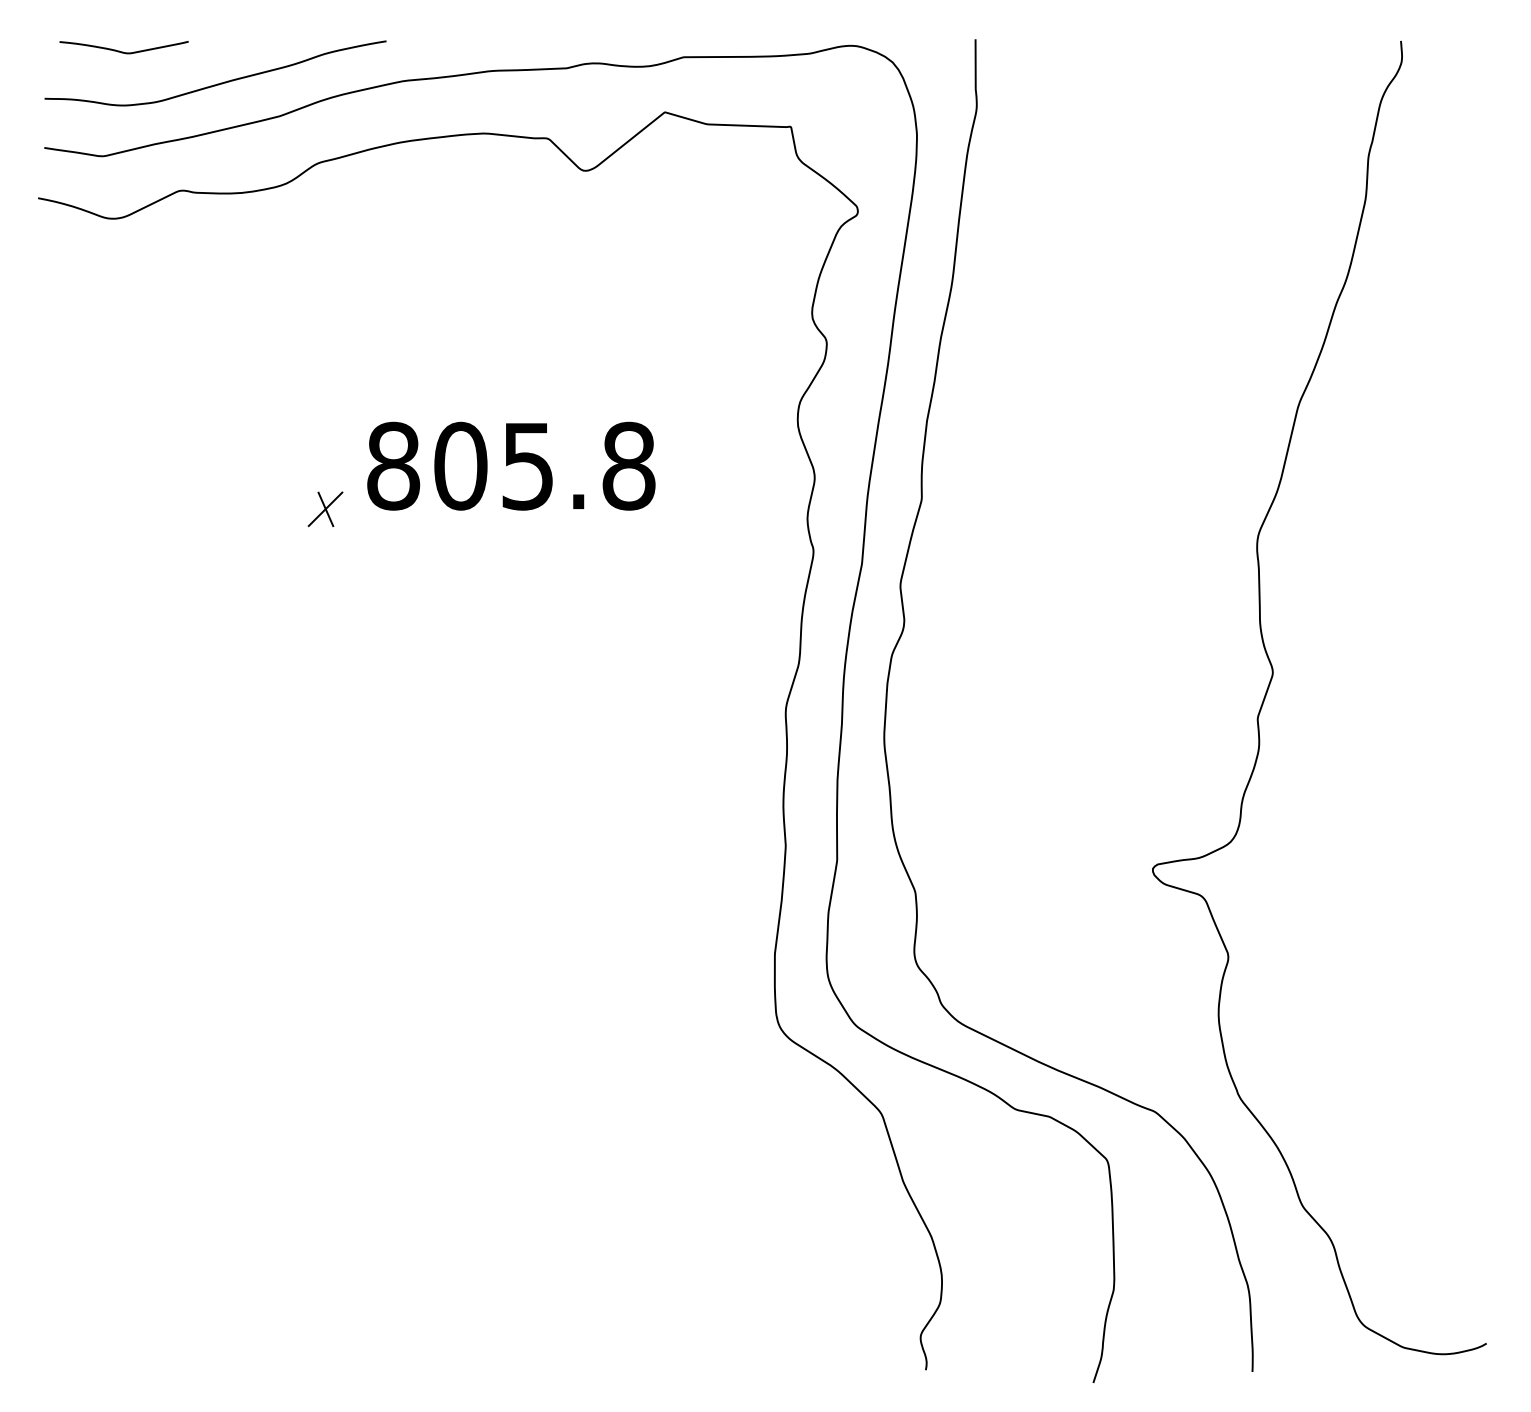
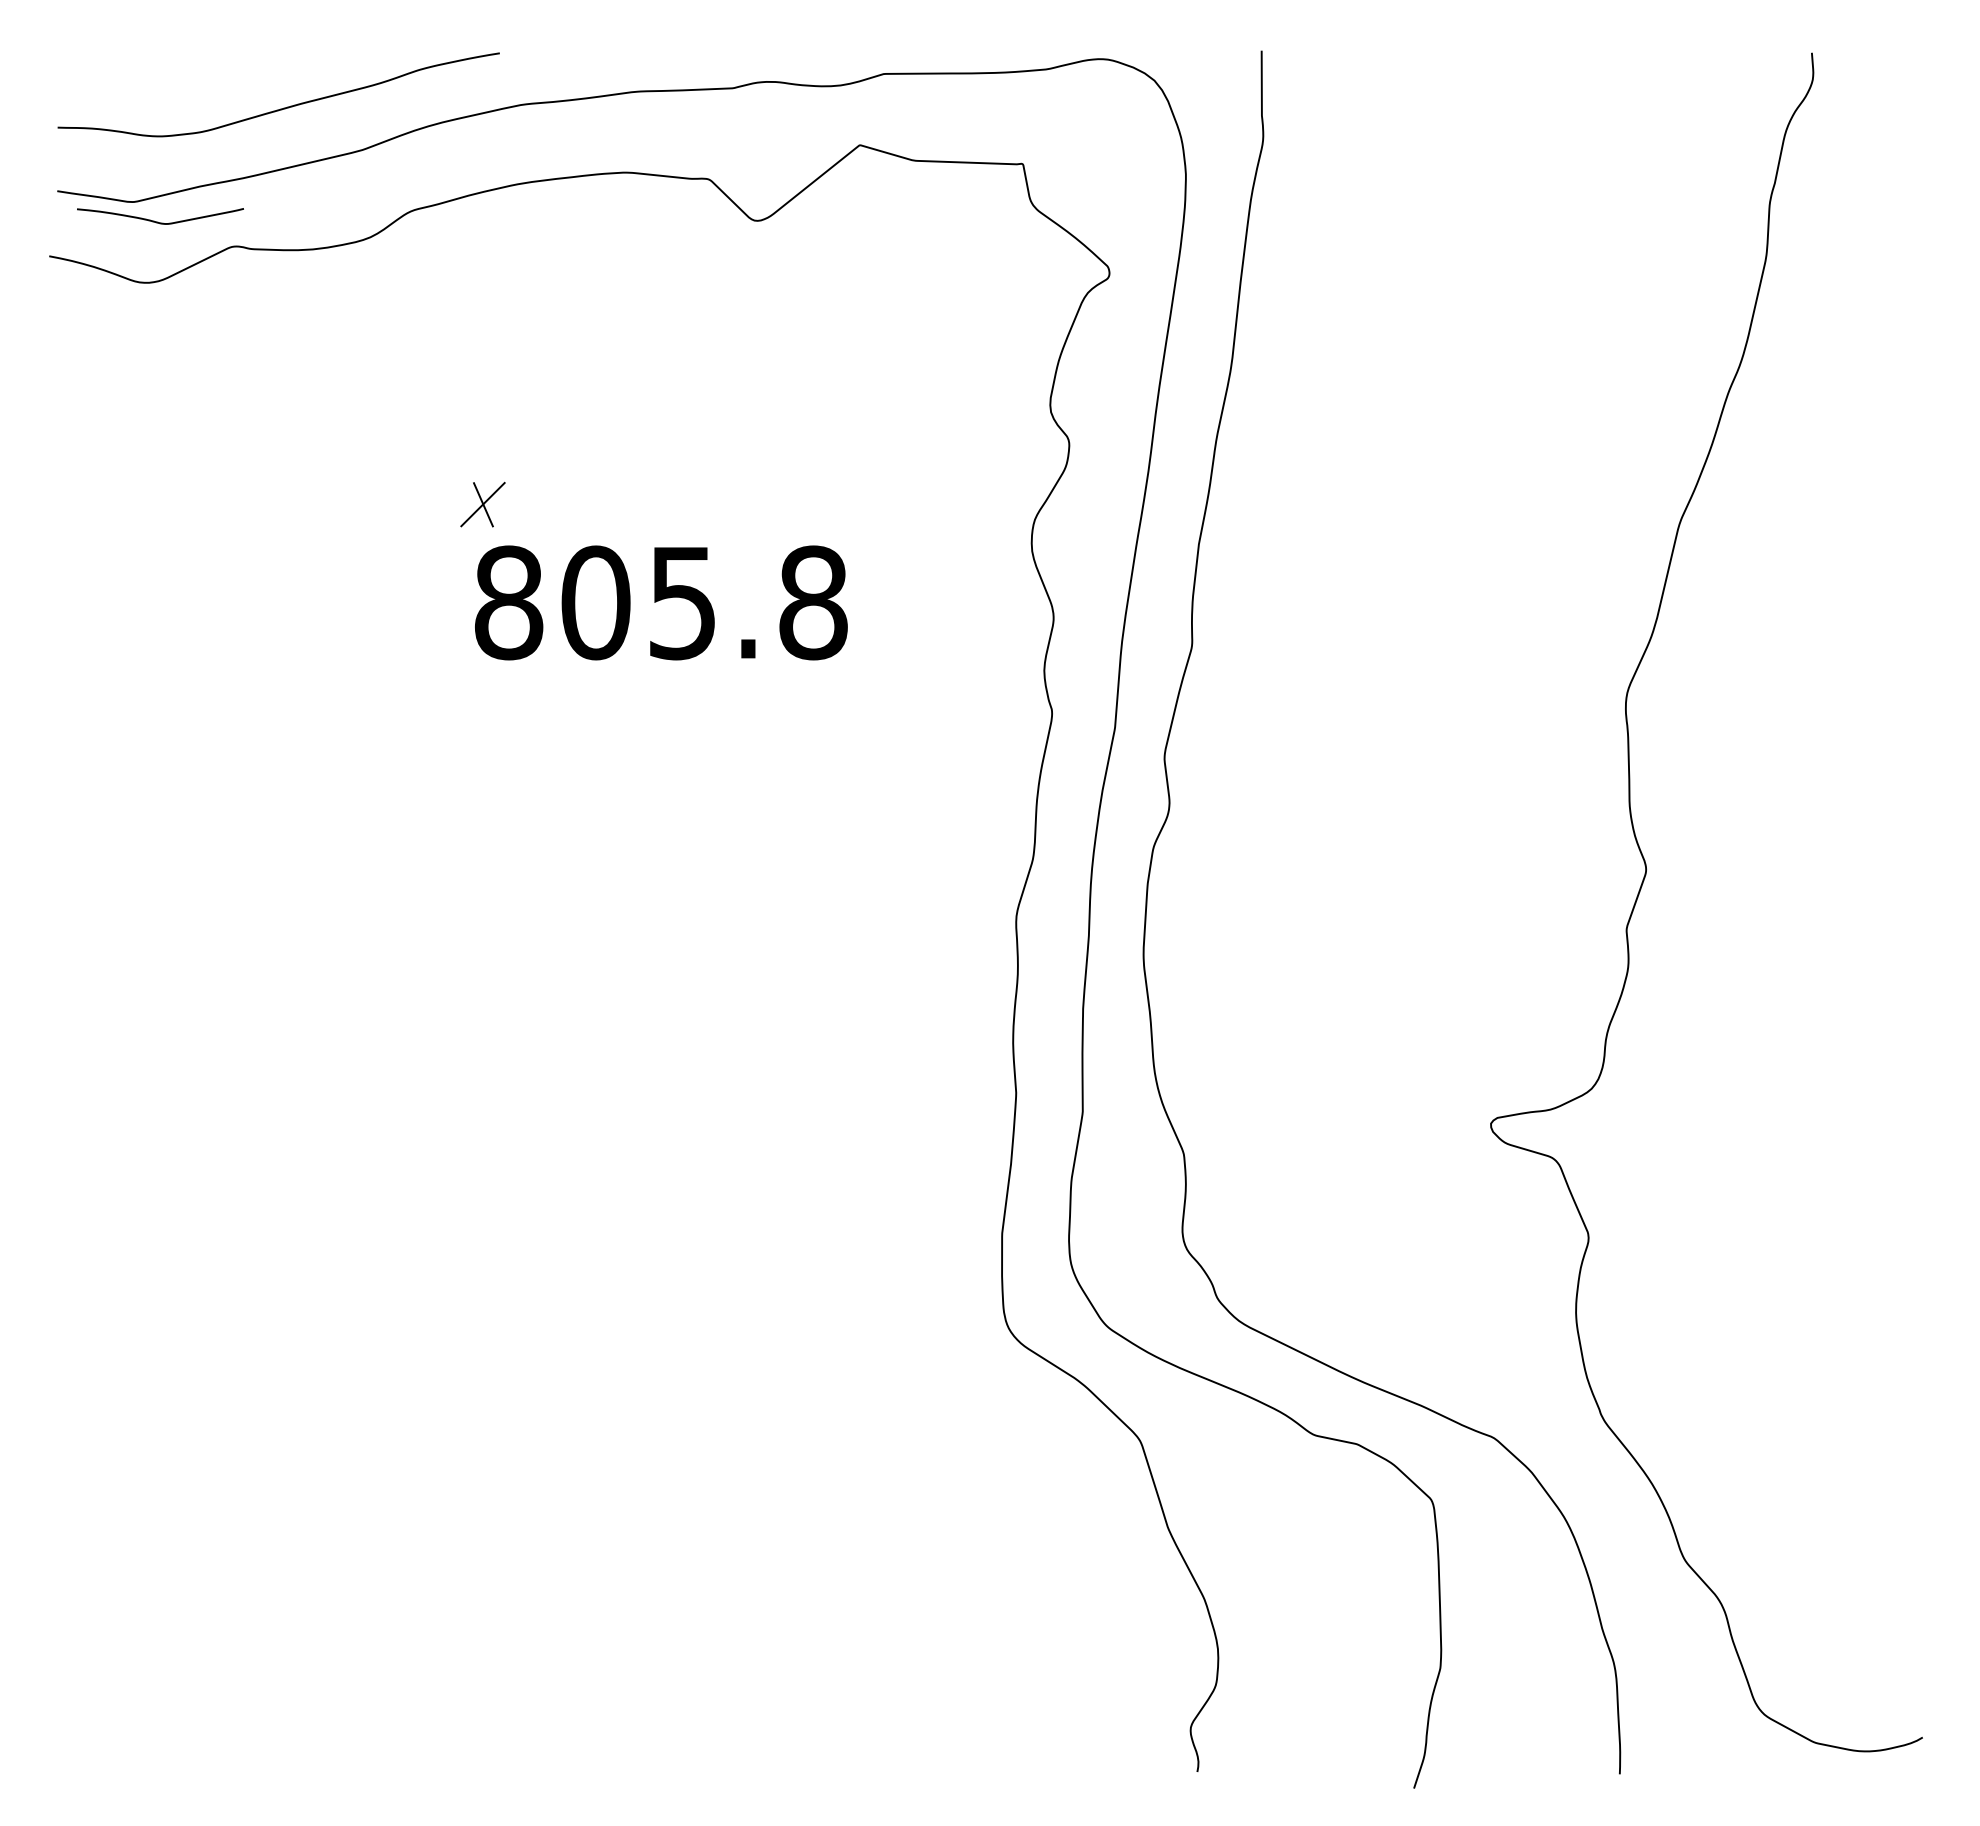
curve: (121, 51) -> (157, 221), moved
part: (325, 509) -> (482, 504), moved

